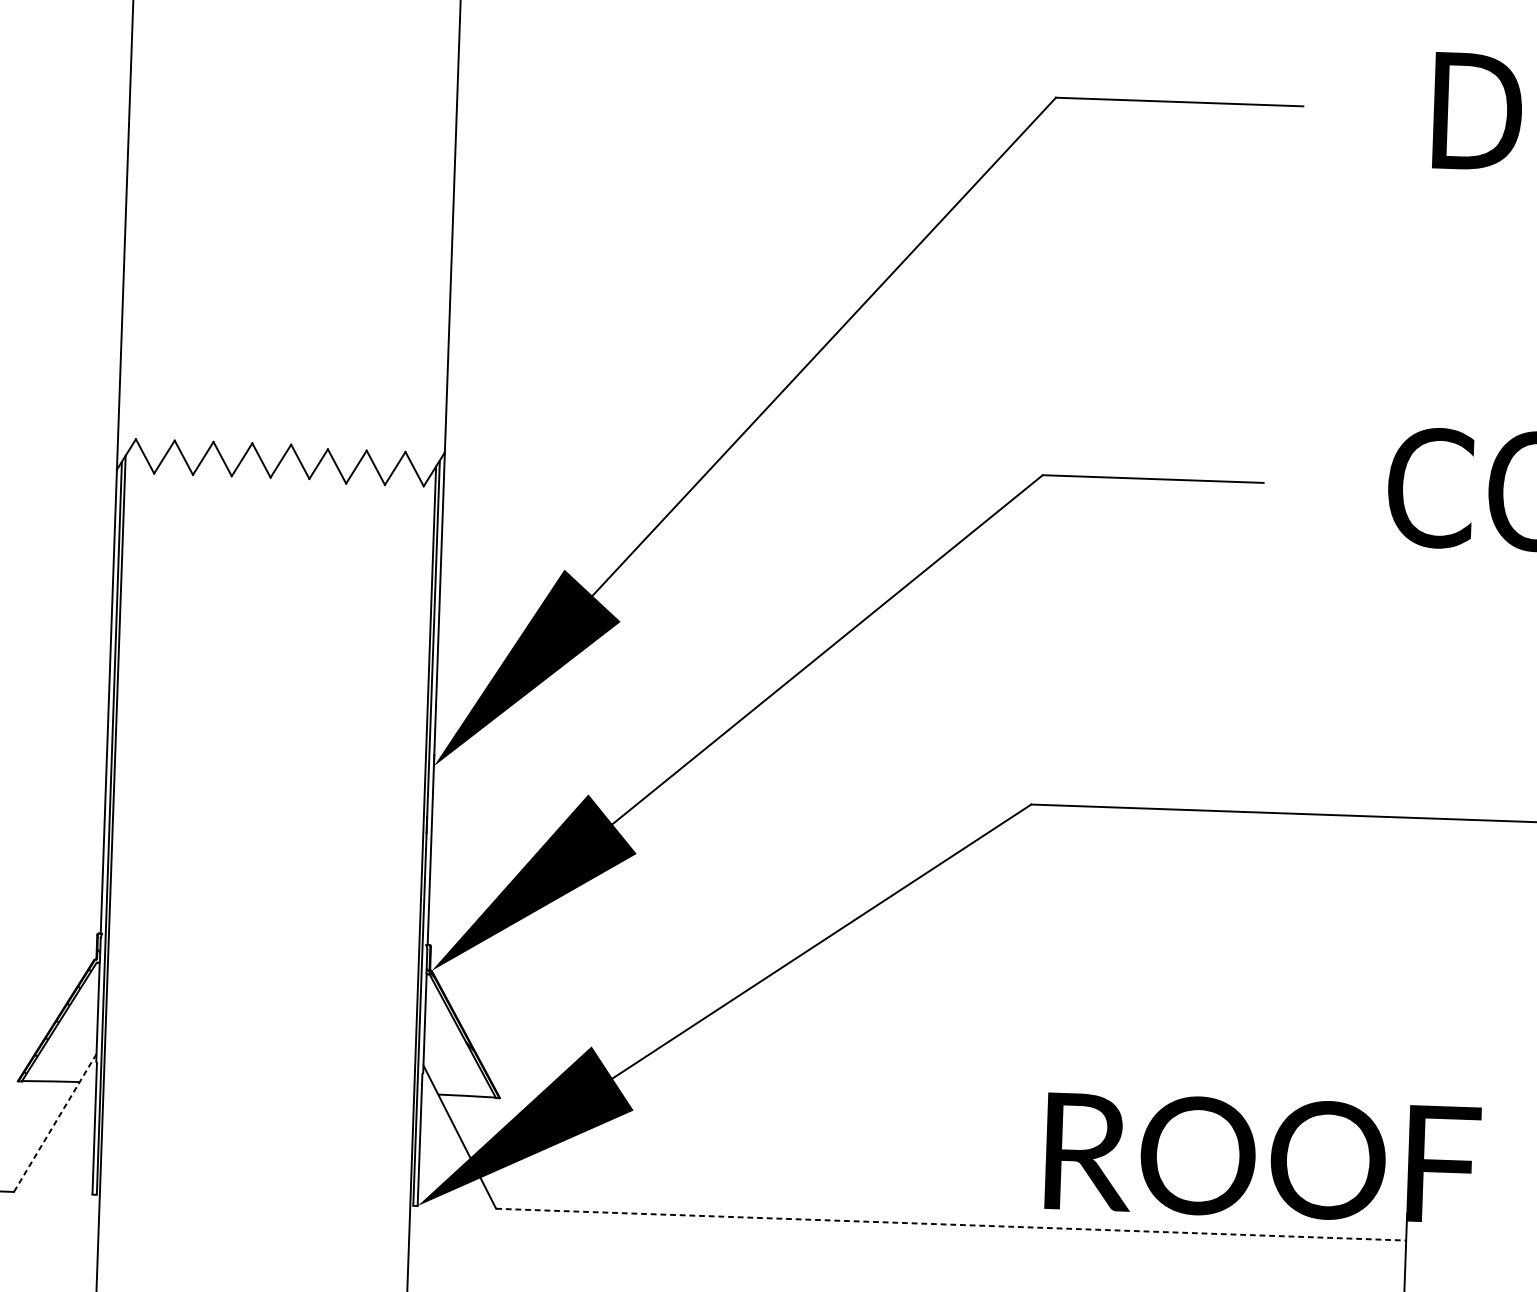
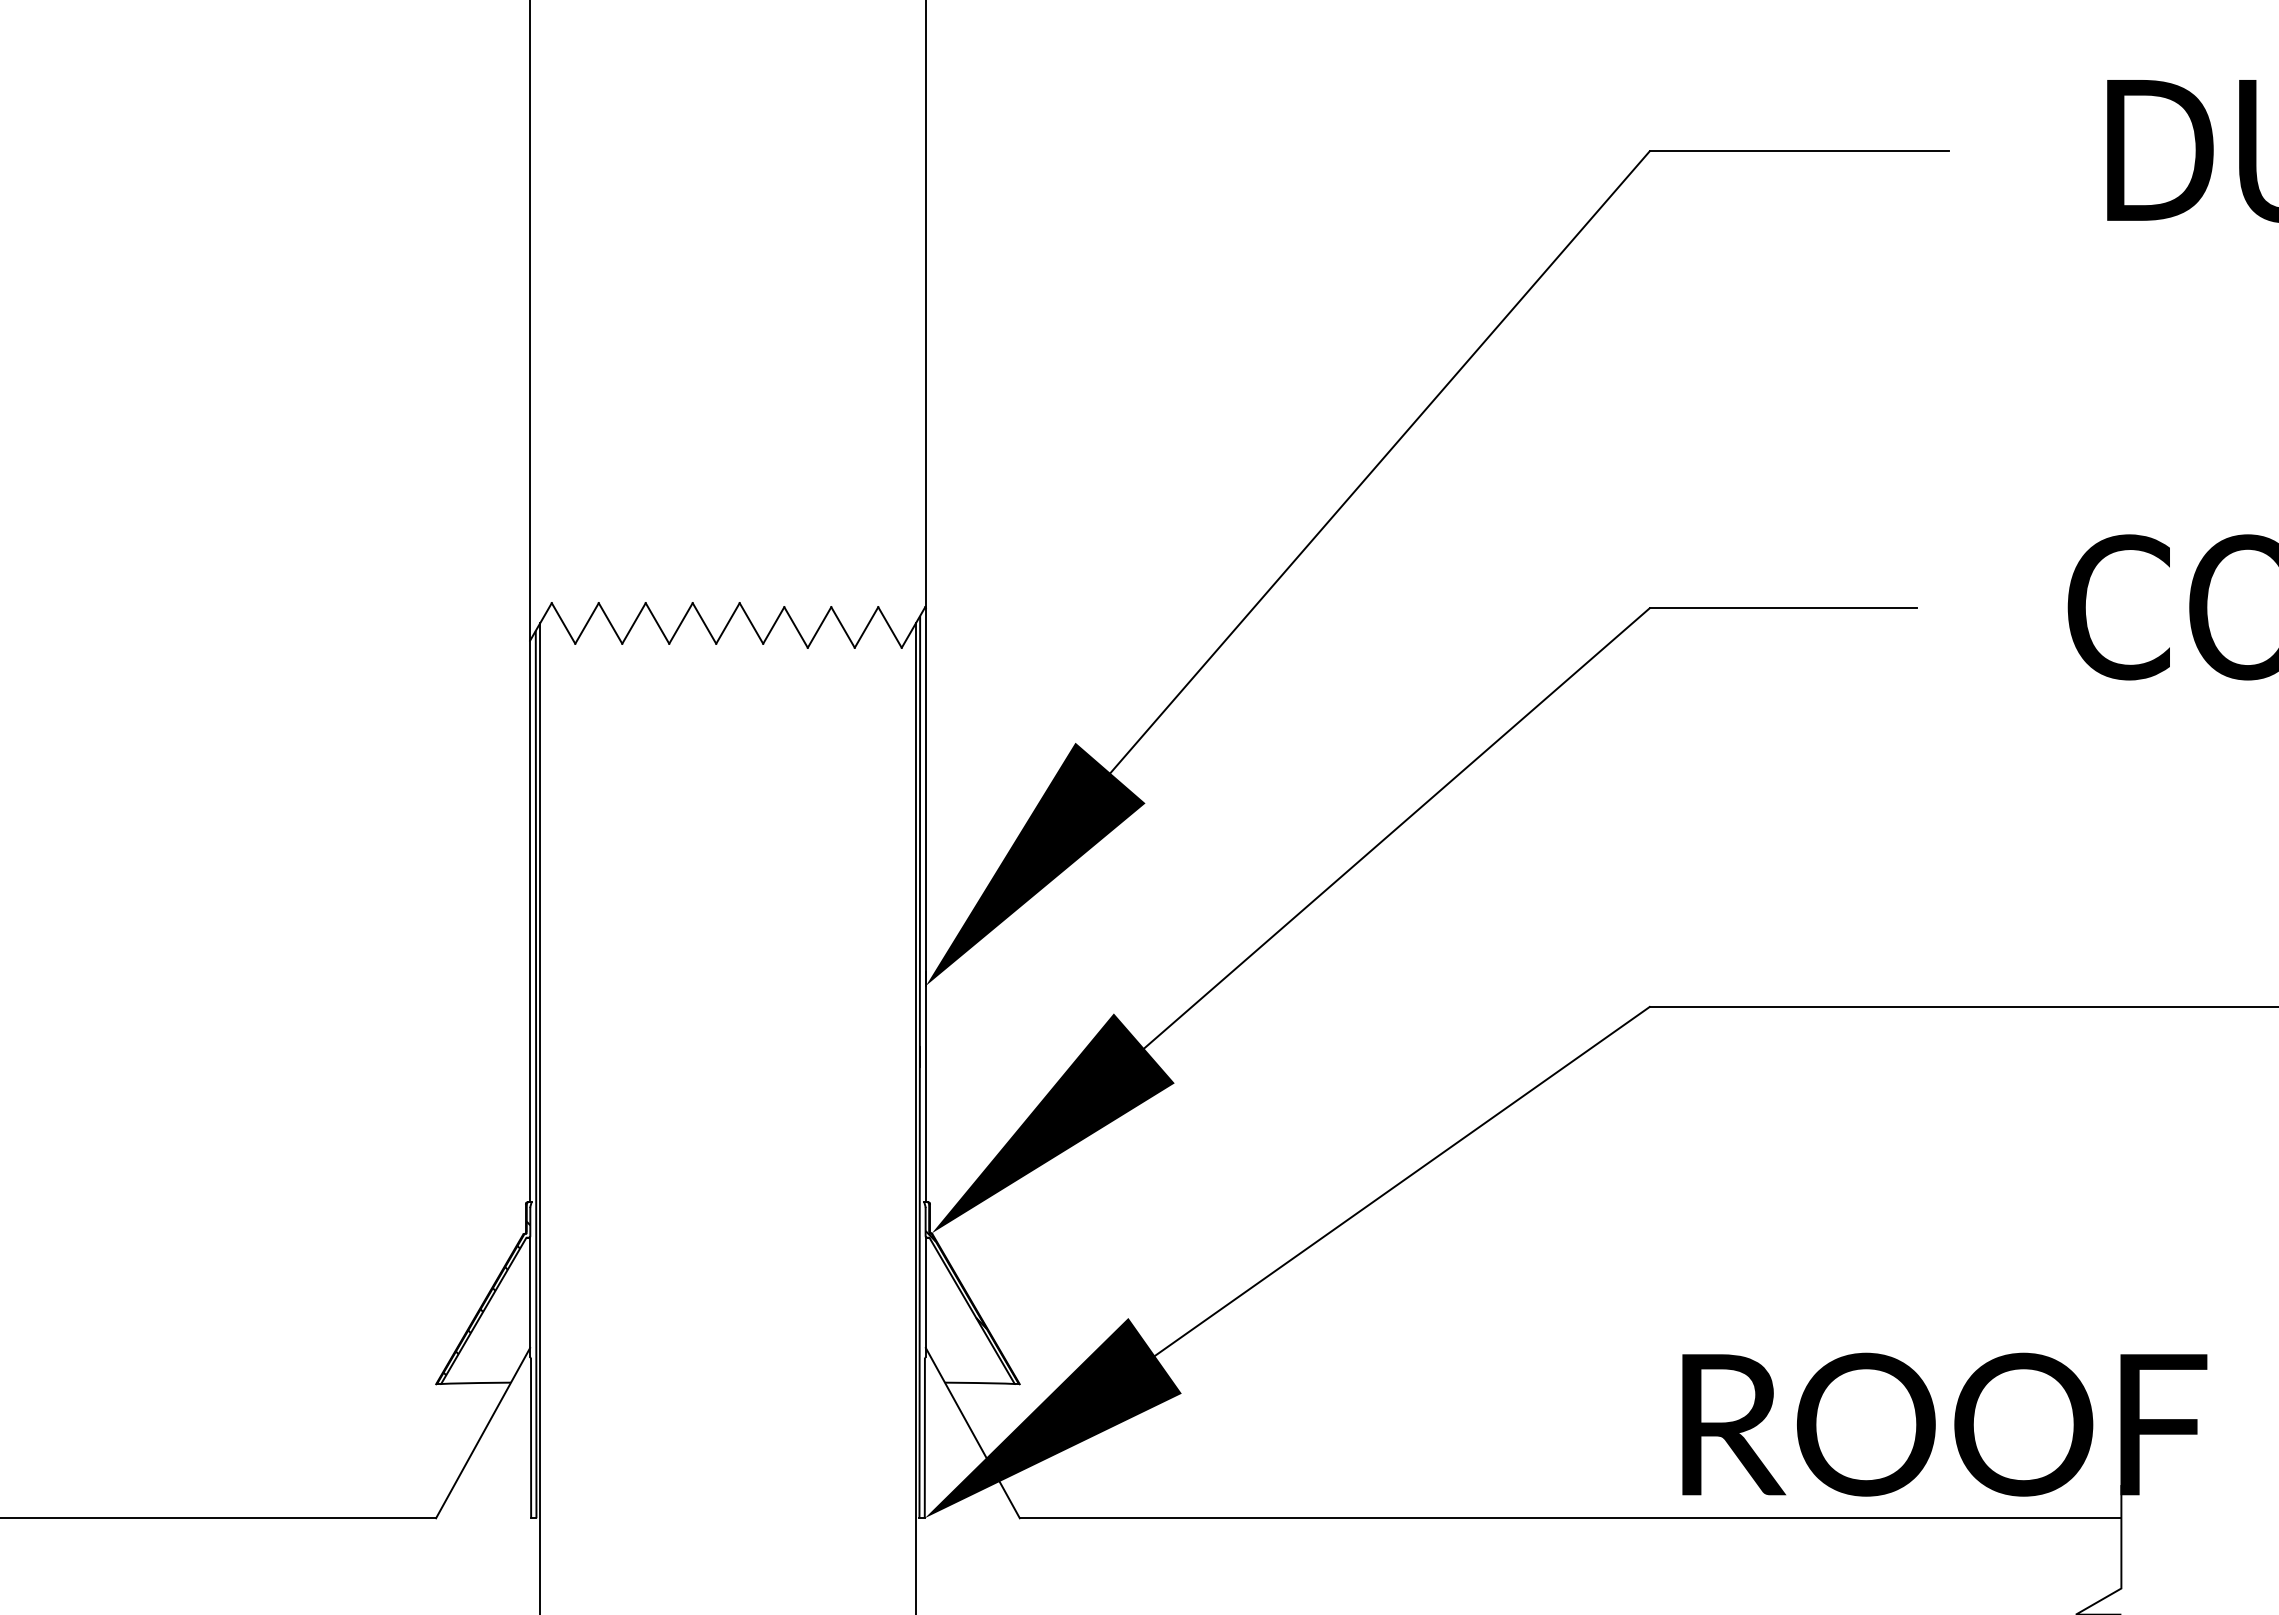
line: (54, 1123) -> (482, 1433), dashed -> solid
line: (951, 1224) -> (1570, 1518), dashed -> solid

